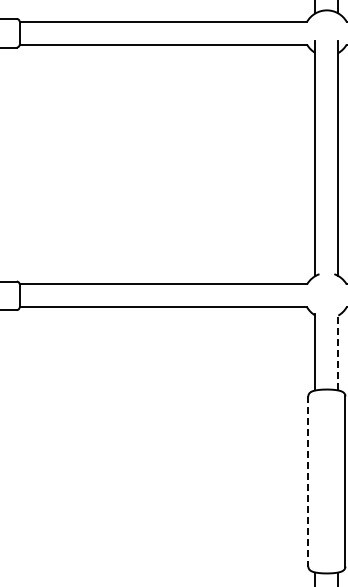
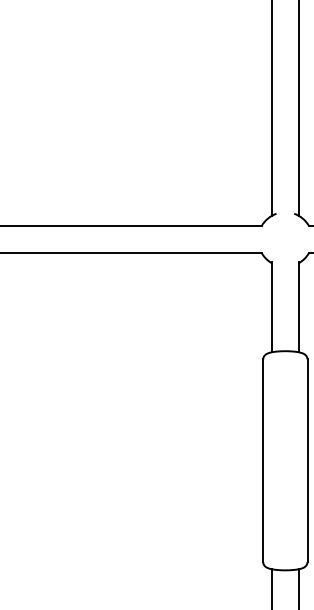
line: (338, 351) -> (299, 305), dashed -> solid
line: (308, 481) -> (263, 460), dashed -> solid

